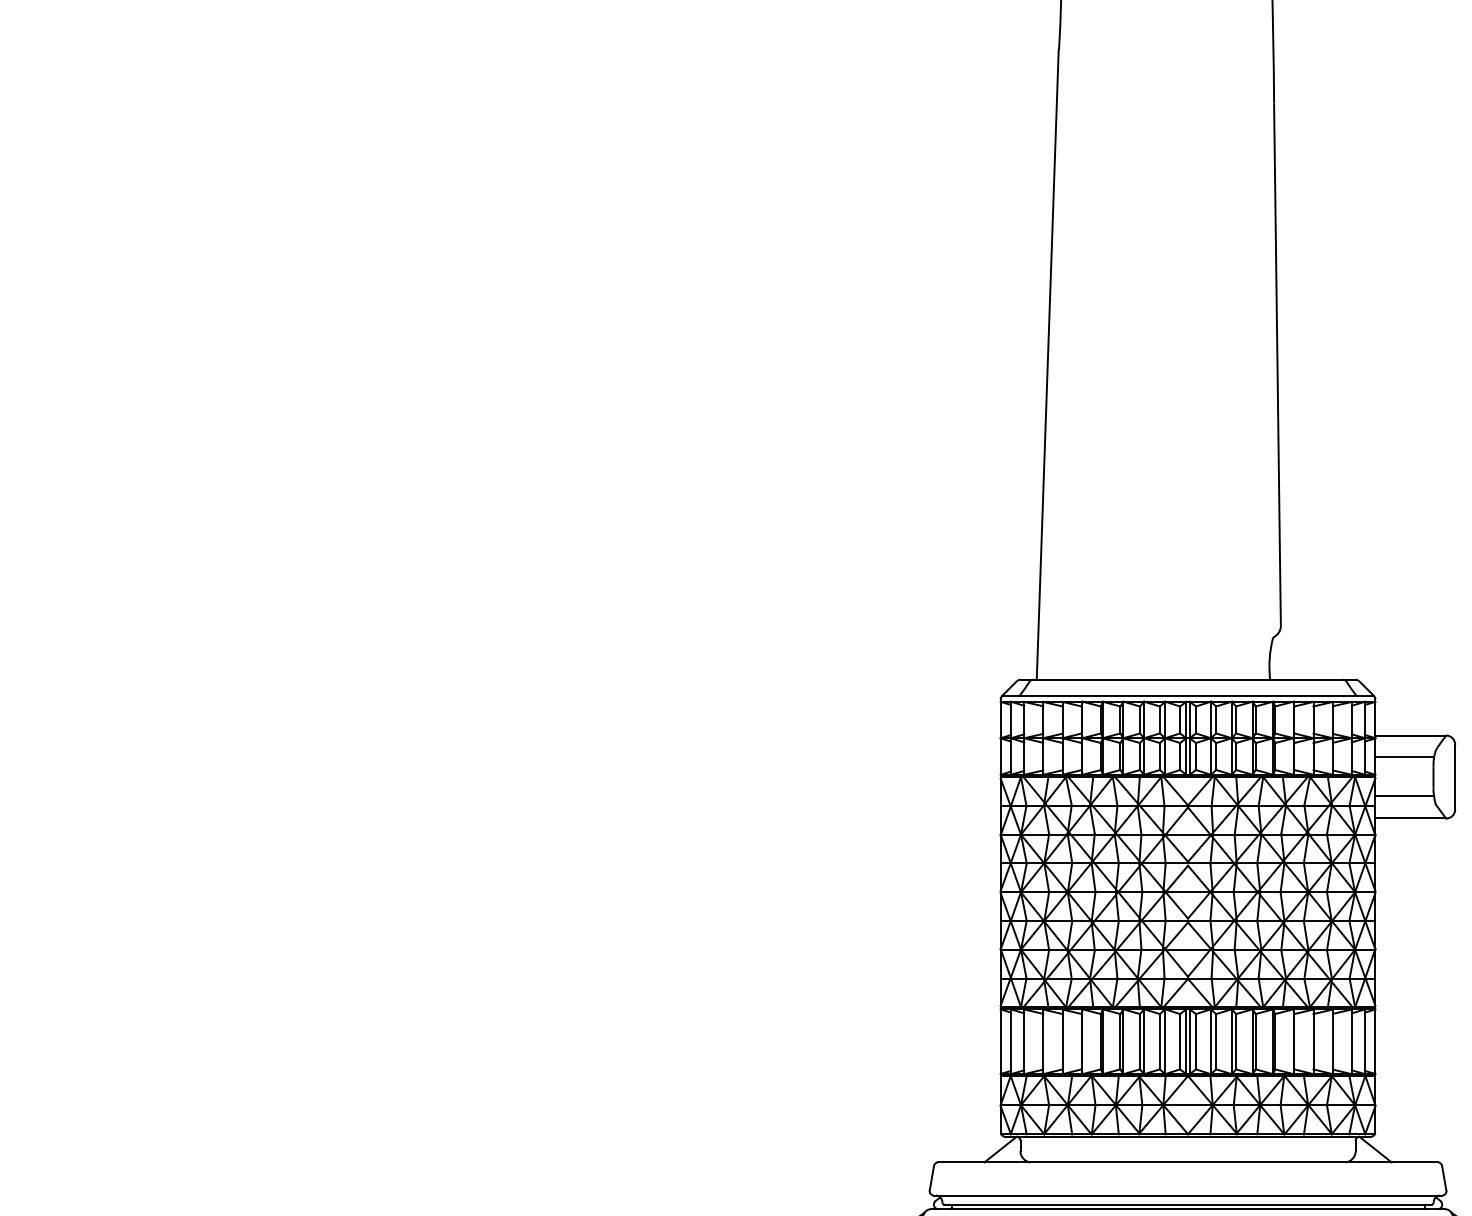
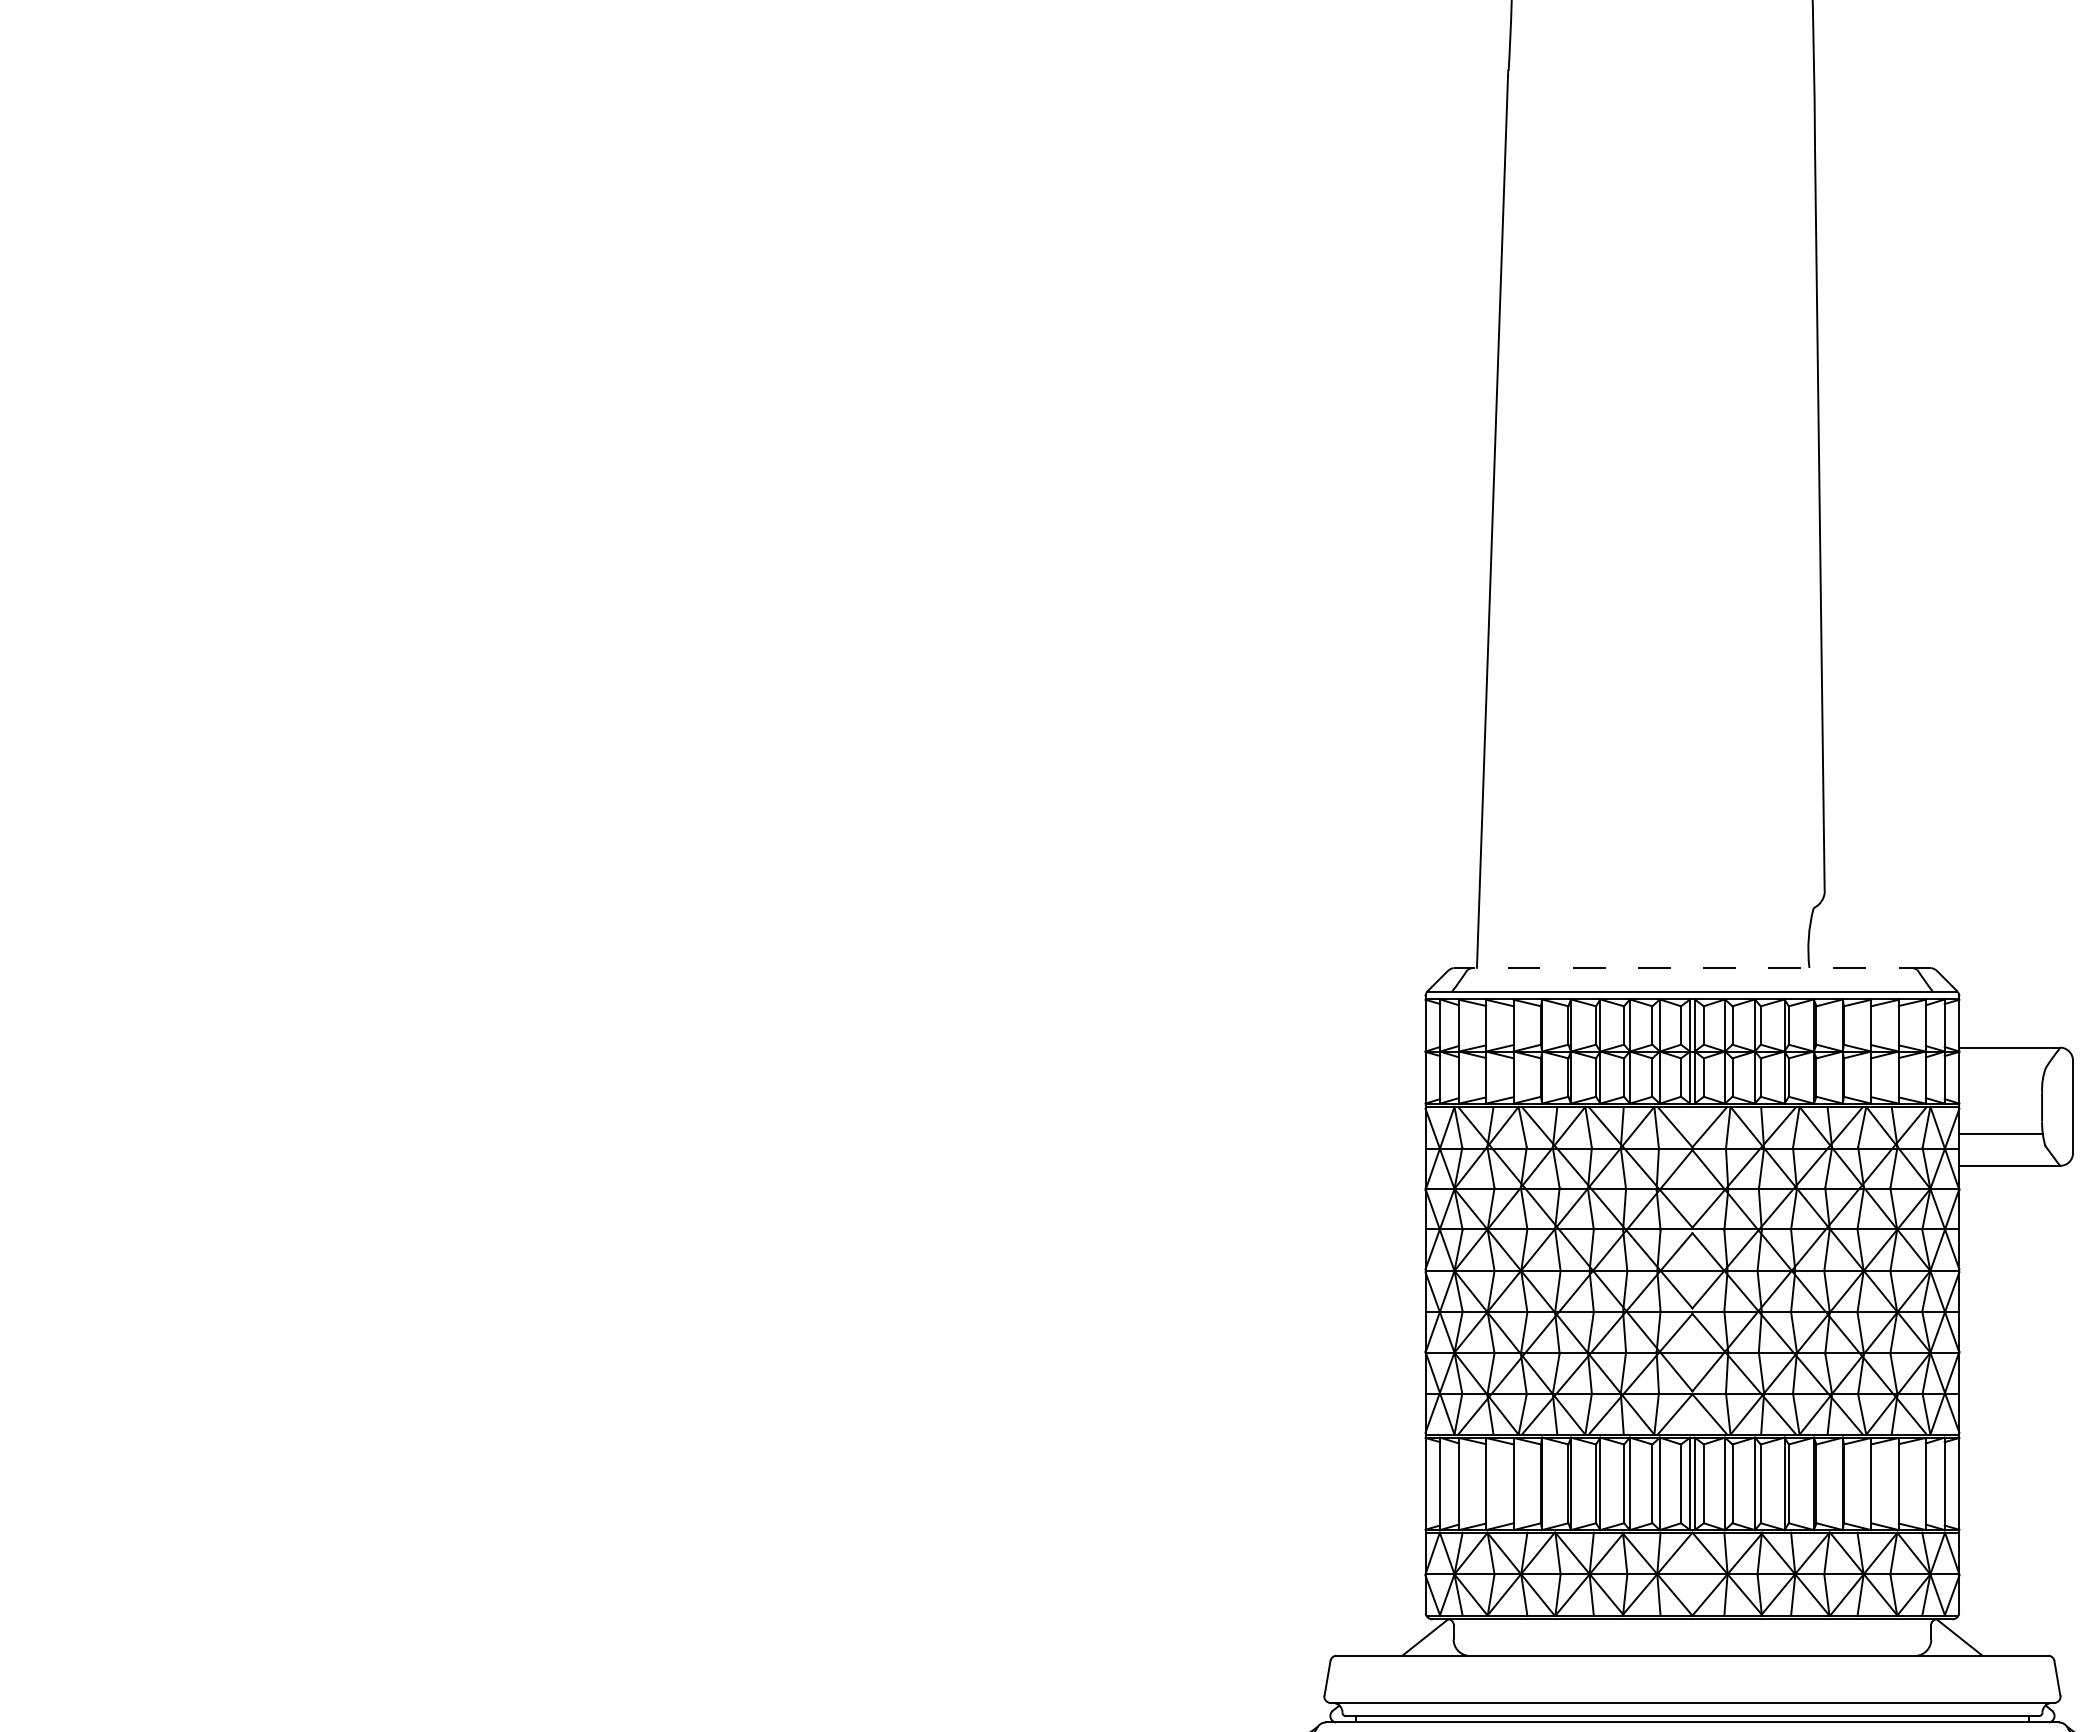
line: (1188, 679) -> (1692, 967), solid -> dashed
line: (1405, 756) -> (2001, 1077), removed

